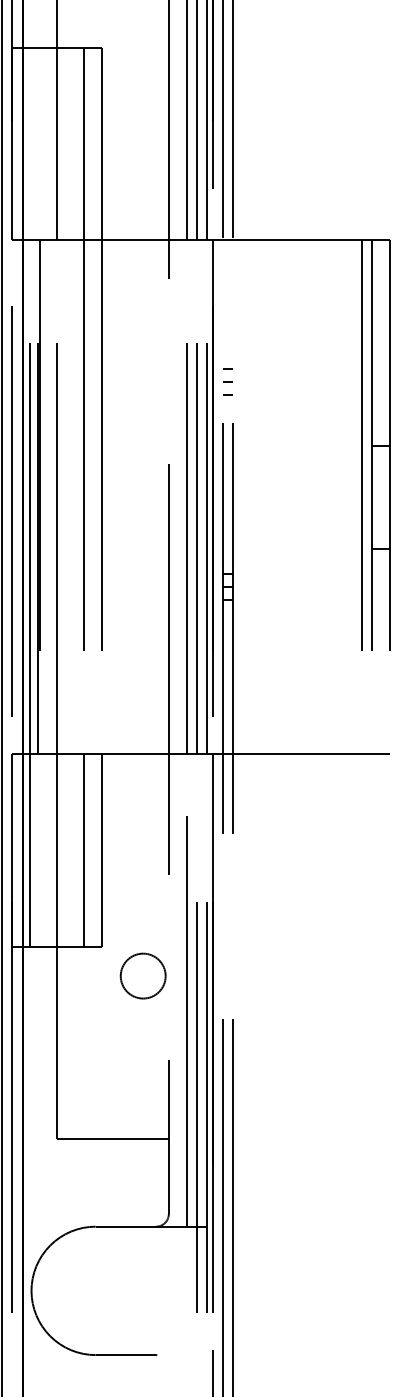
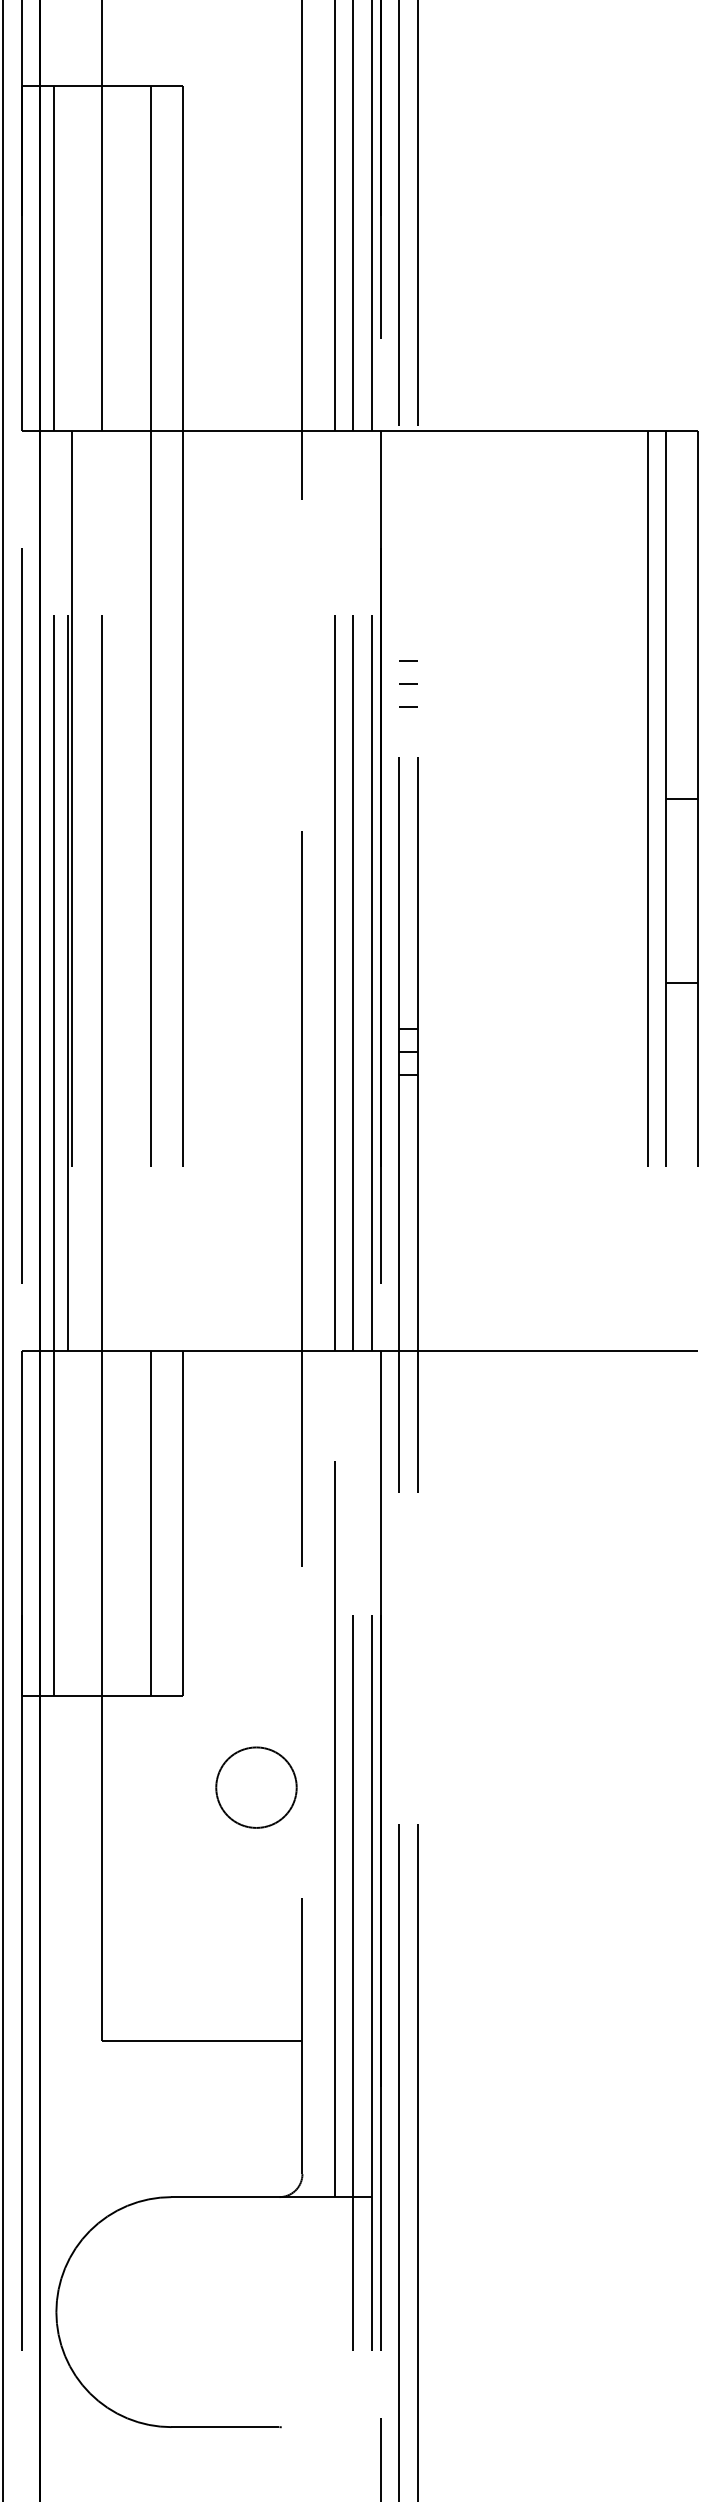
line: (30, 143) -> (54, 256), added
part: (142, 975) -> (255, 1786), moved

